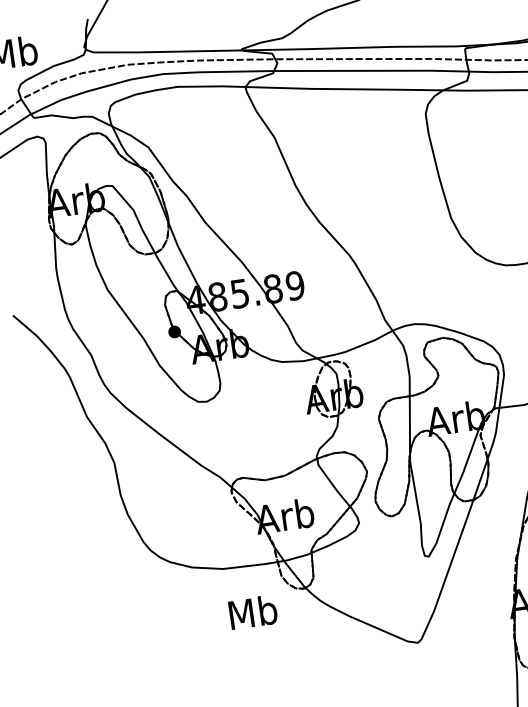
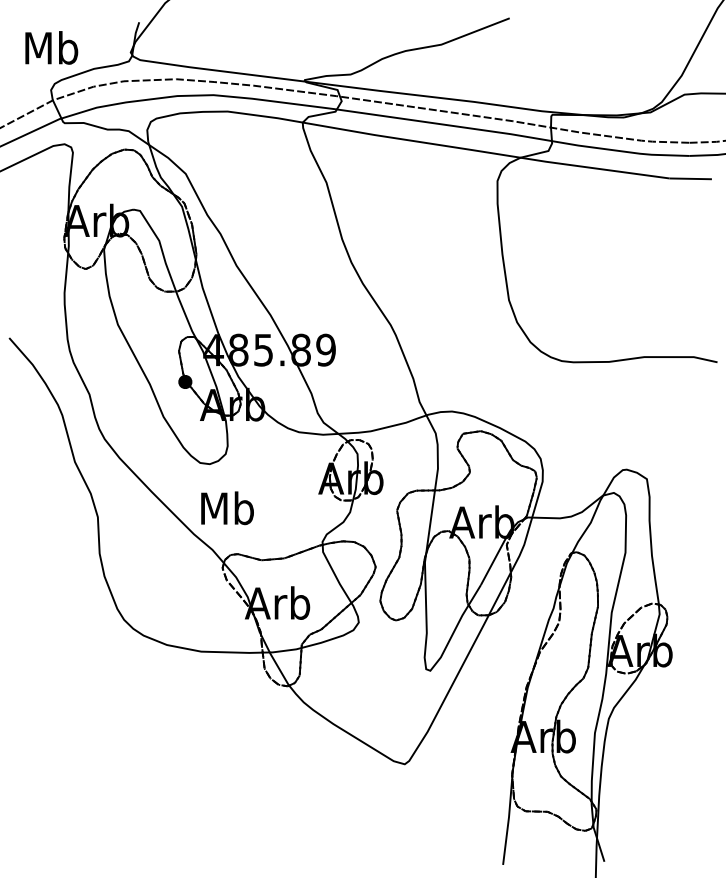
text: (253, 612) -> (227, 508), moved

